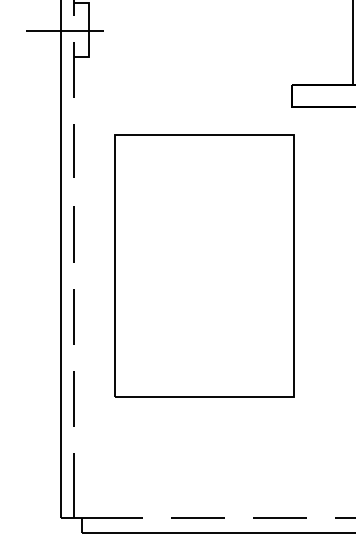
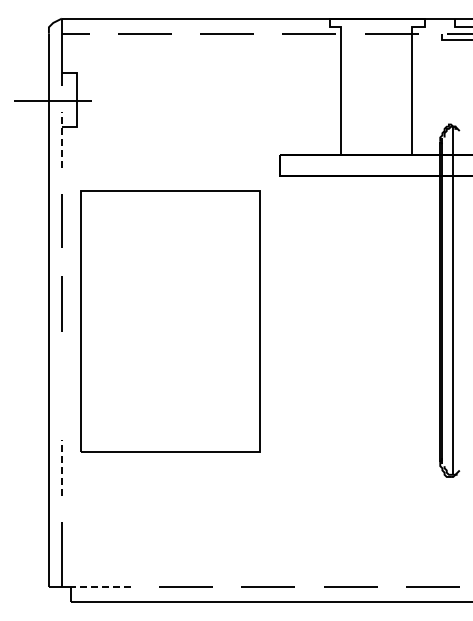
line: (73, 70) -> (61, 139), solid -> dashed
part: (204, 266) -> (170, 321), moved
line: (73, 316) -> (61, 385), removed
line: (73, 398) -> (61, 467), solid -> dashed
line: (112, 518) -> (100, 587), solid -> dashed

